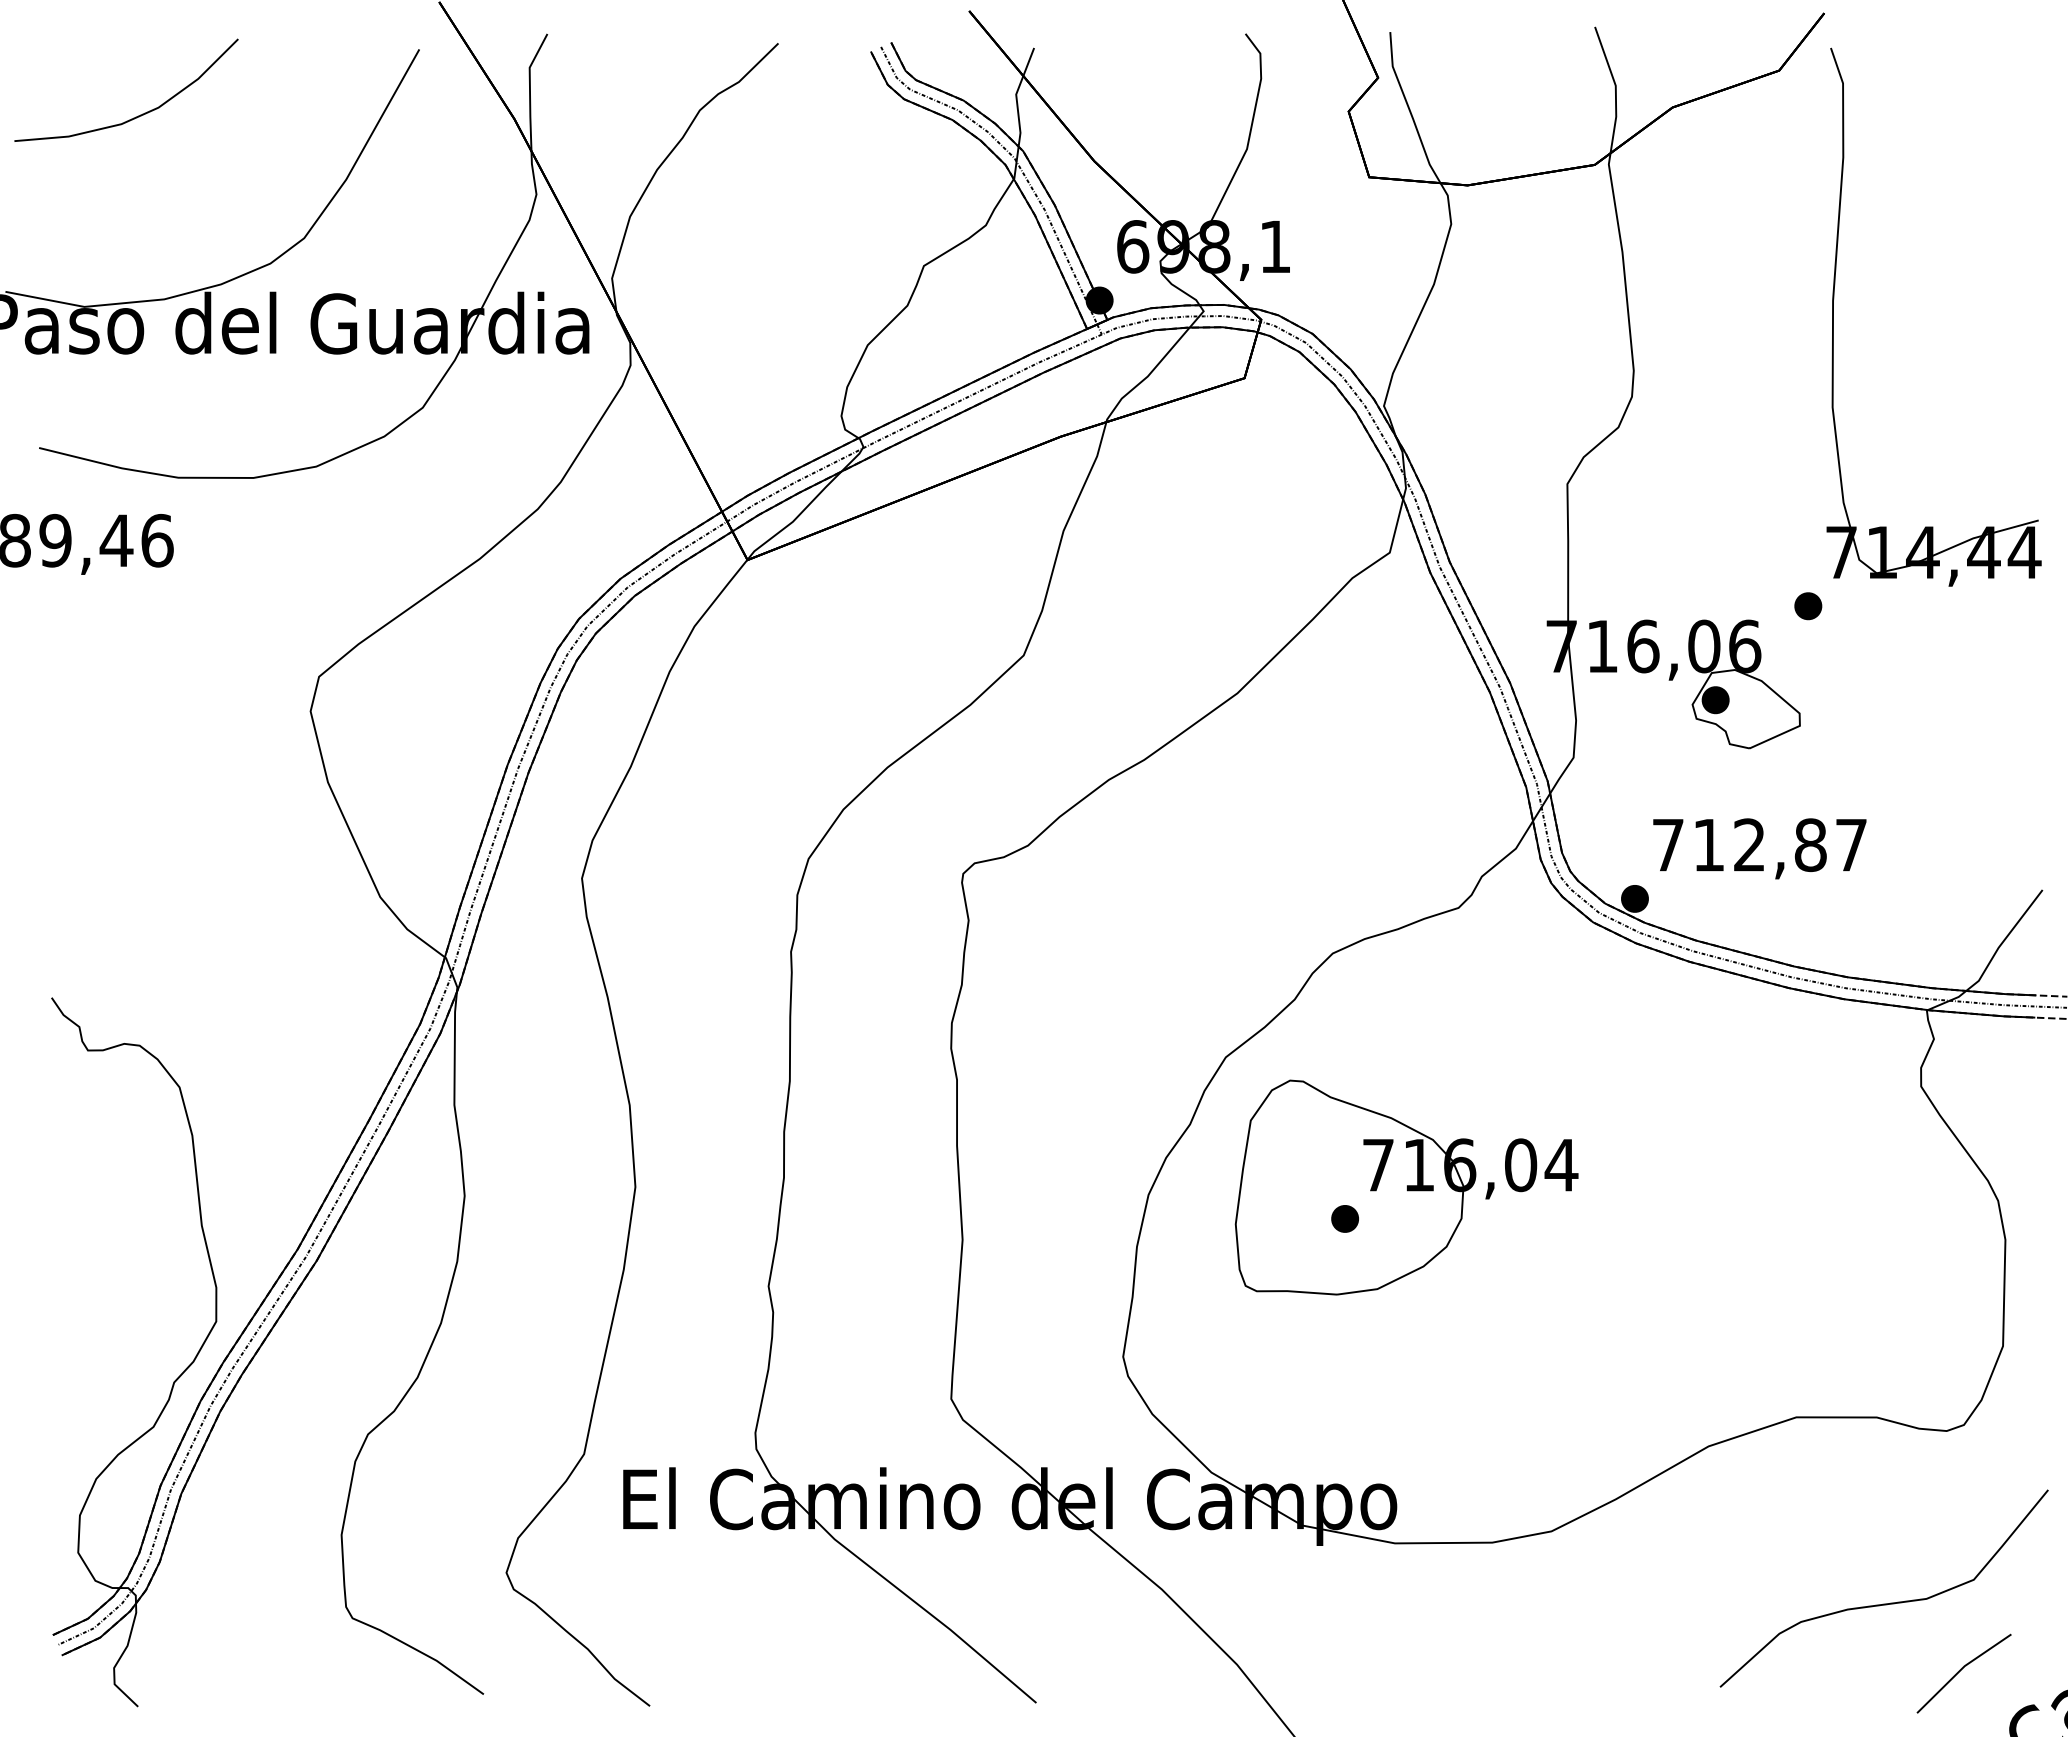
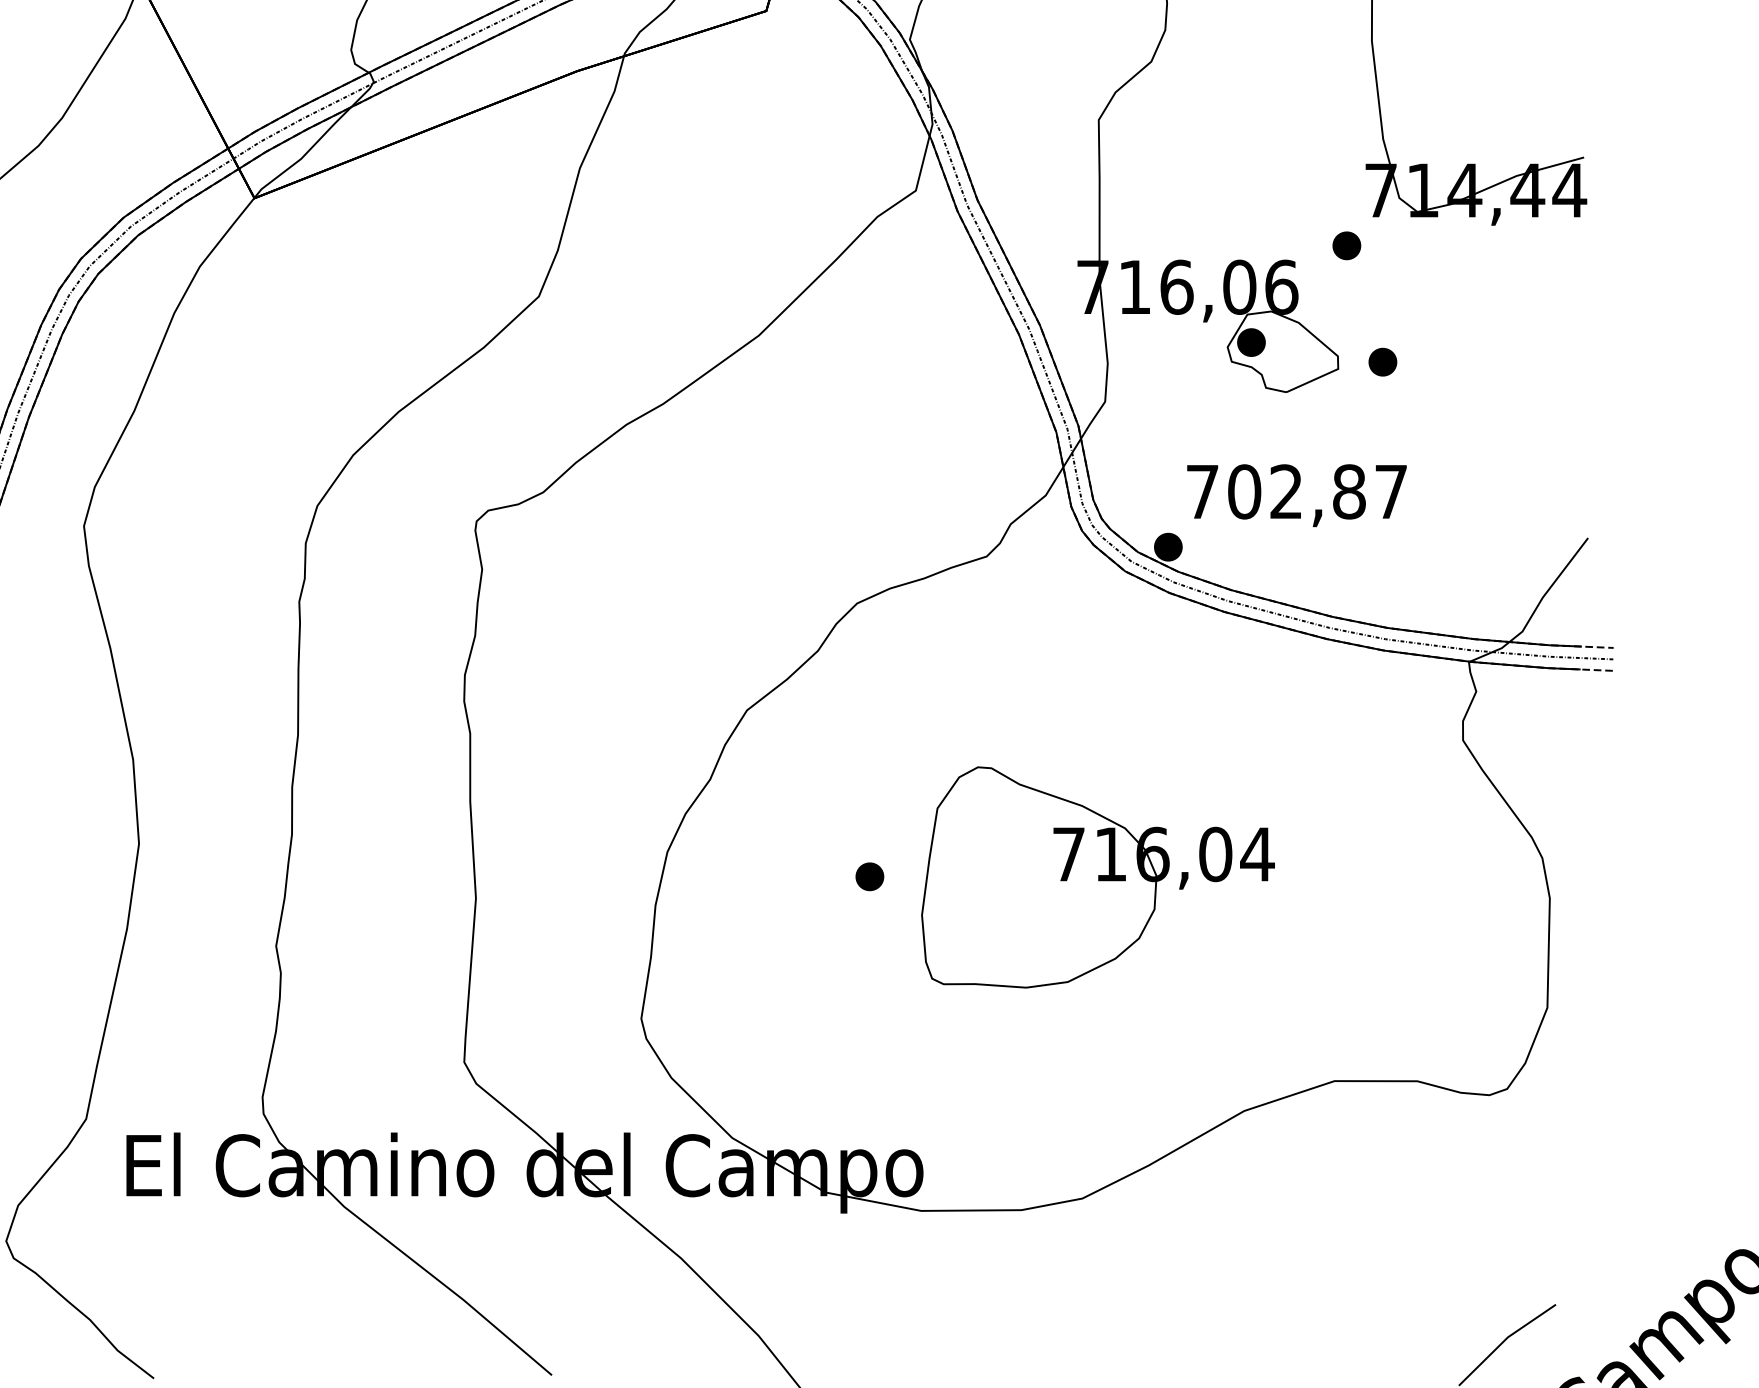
part: (1843, 719) -> (1383, 362), added
text: (1709, 845) -> (1245, 492), 712,87 -> 702,87
part: (1406, 1187) -> (1097, 877), moved
curve: (1883, 1603) -> (1424, 1272), removed

